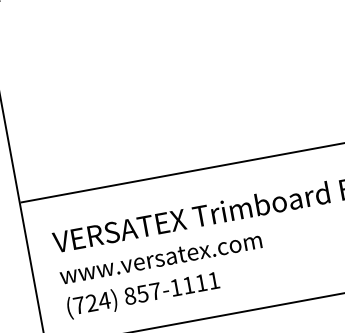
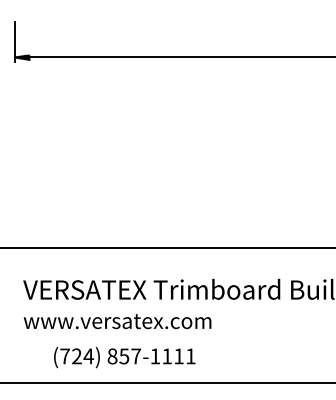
text: (143, 294) -> (124, 357), moved

